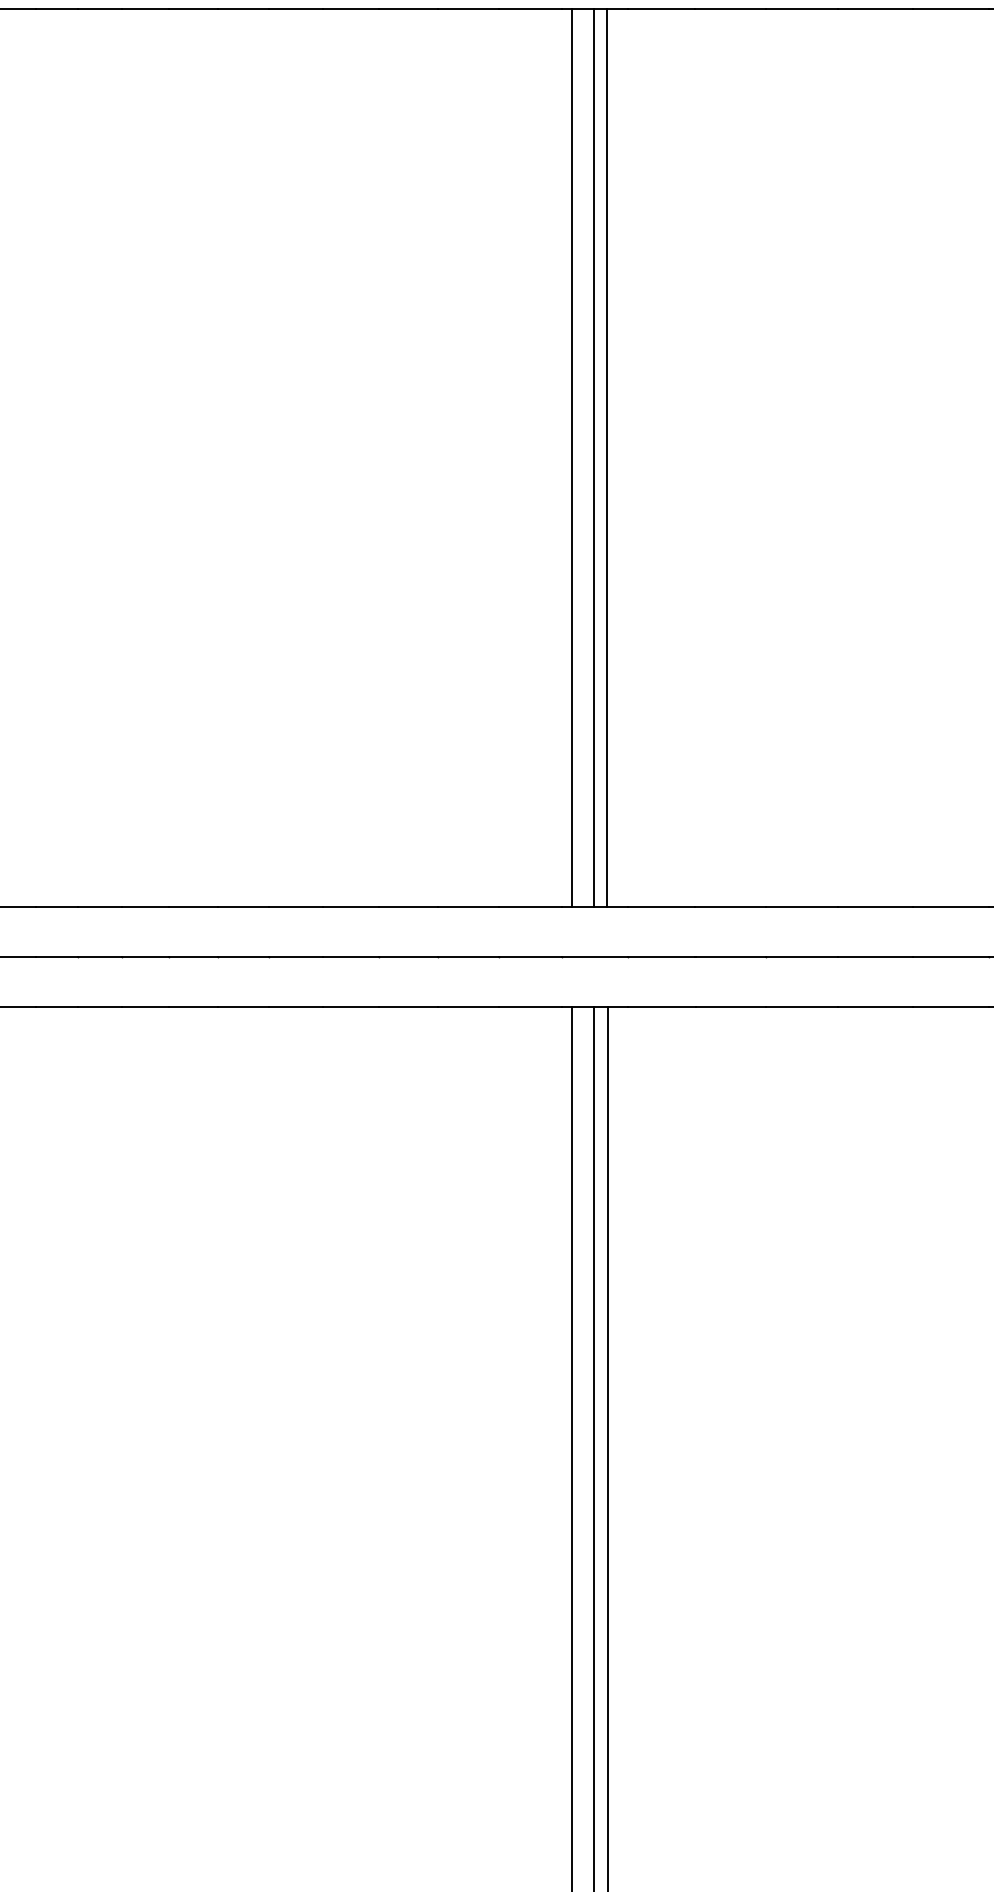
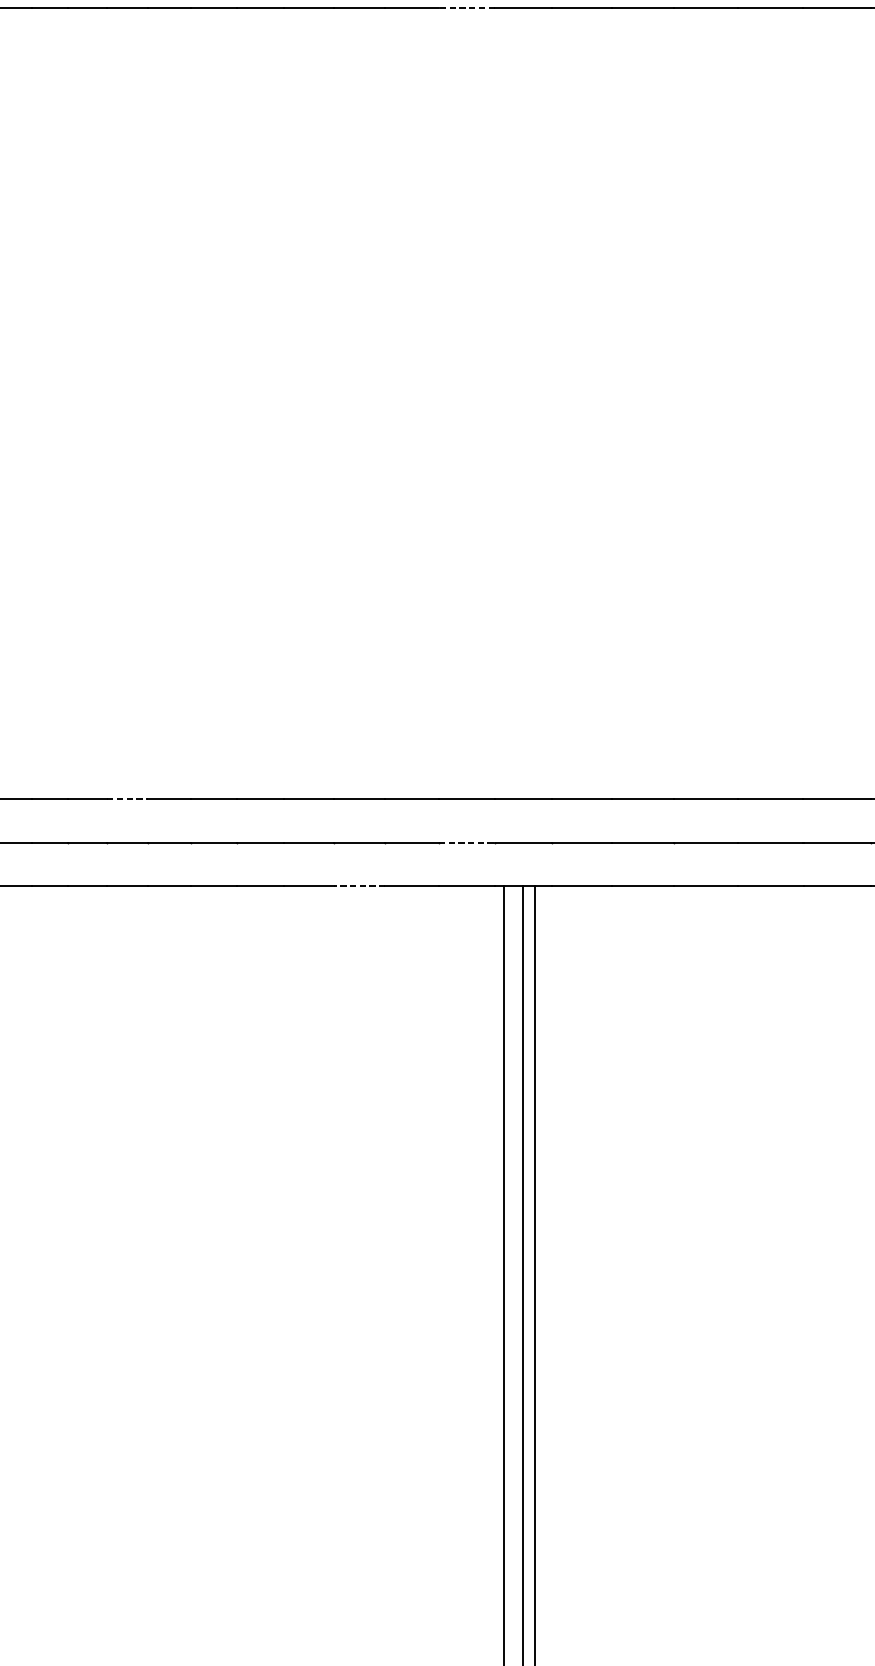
line: (530, 8) -> (466, 7), solid -> dashed
line: (571, 457) -> (503, 402), removed
line: (594, 457) -> (523, 402), removed
line: (607, 457) -> (534, 402), removed
line: (145, 906) -> (128, 798), solid -> dashed
line: (530, 956) -> (466, 842), solid -> dashed
line: (407, 1006) -> (358, 886), solid -> dashed

